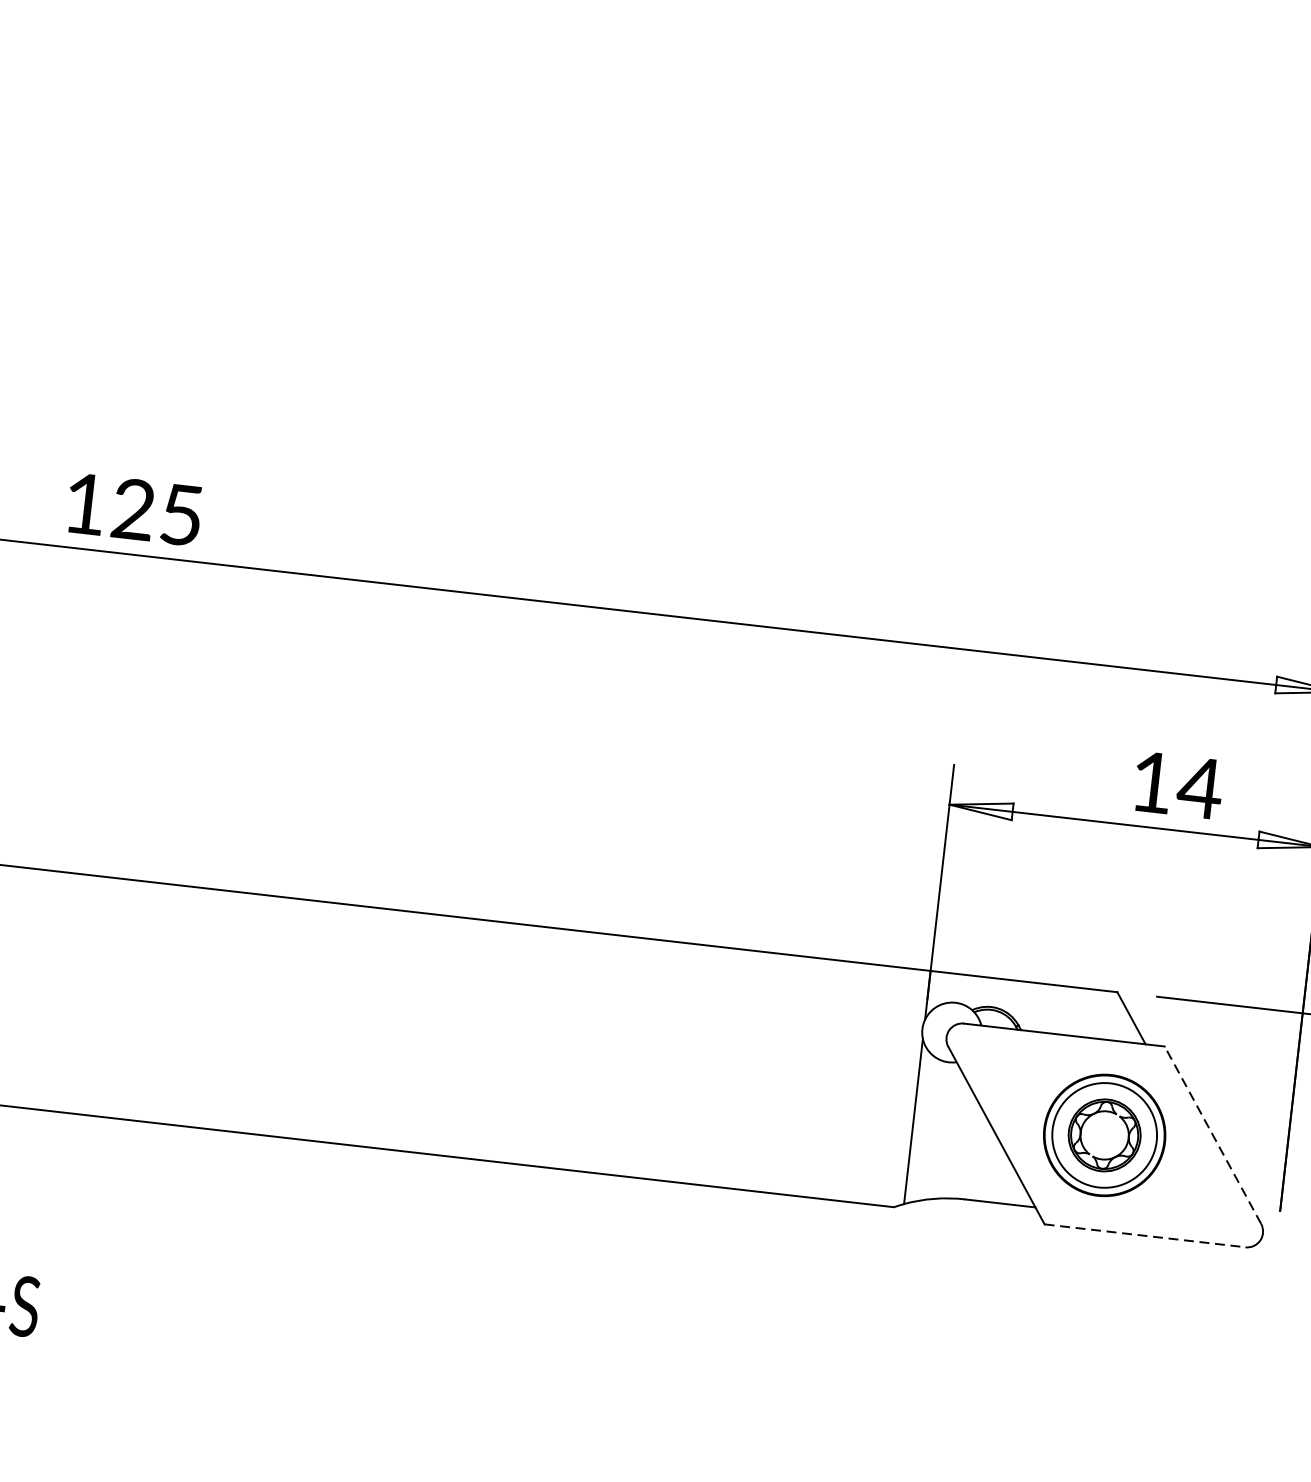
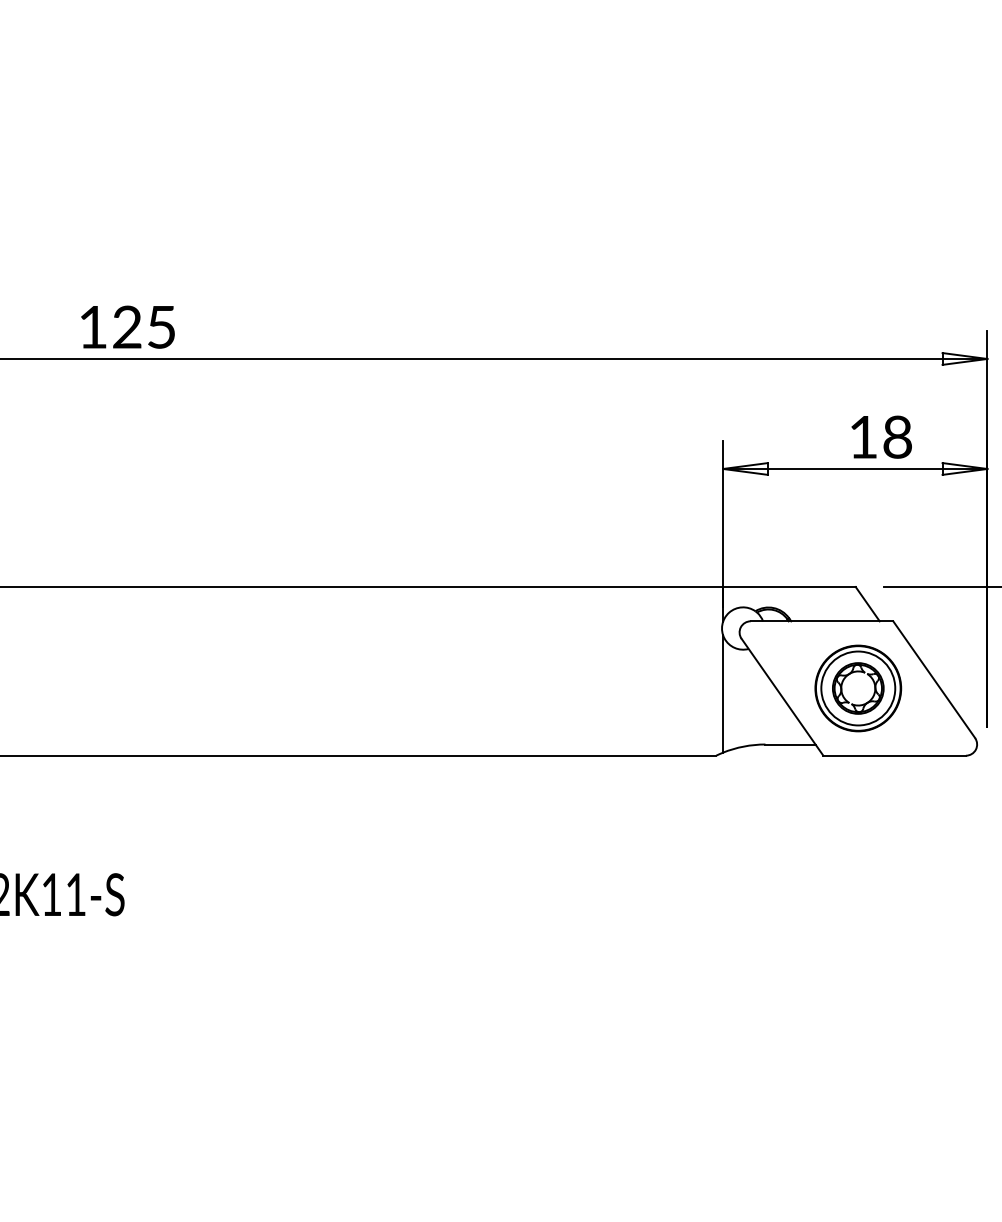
text: (1200, 786) -> (897, 436), 14 -> 18
line: (1211, 1134) -> (933, 679), dashed -> solid
line: (1146, 1235) -> (895, 755), dashed -> solid

